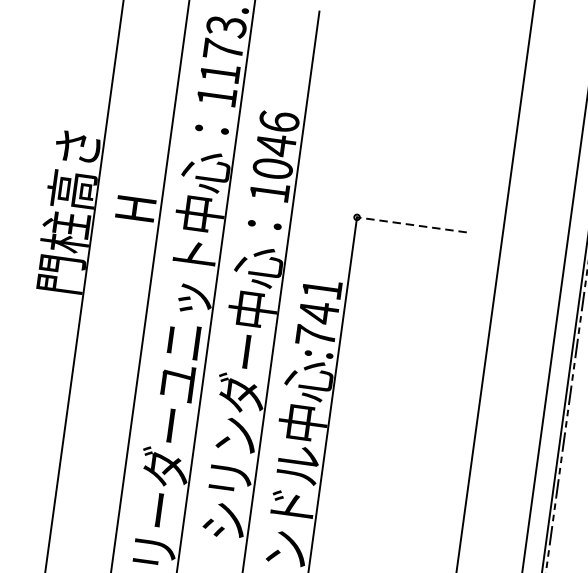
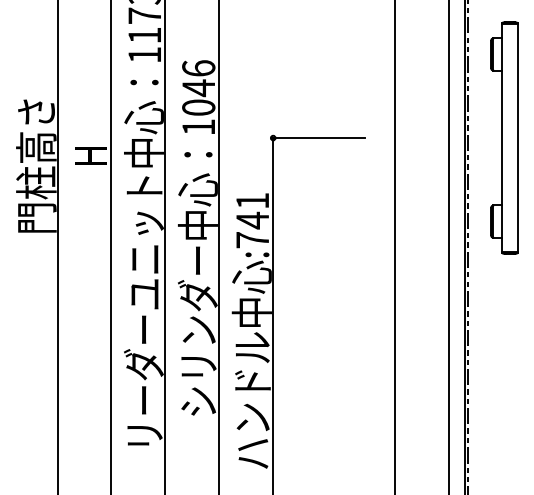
line: (411, 225) -> (318, 138), dashed -> solid

